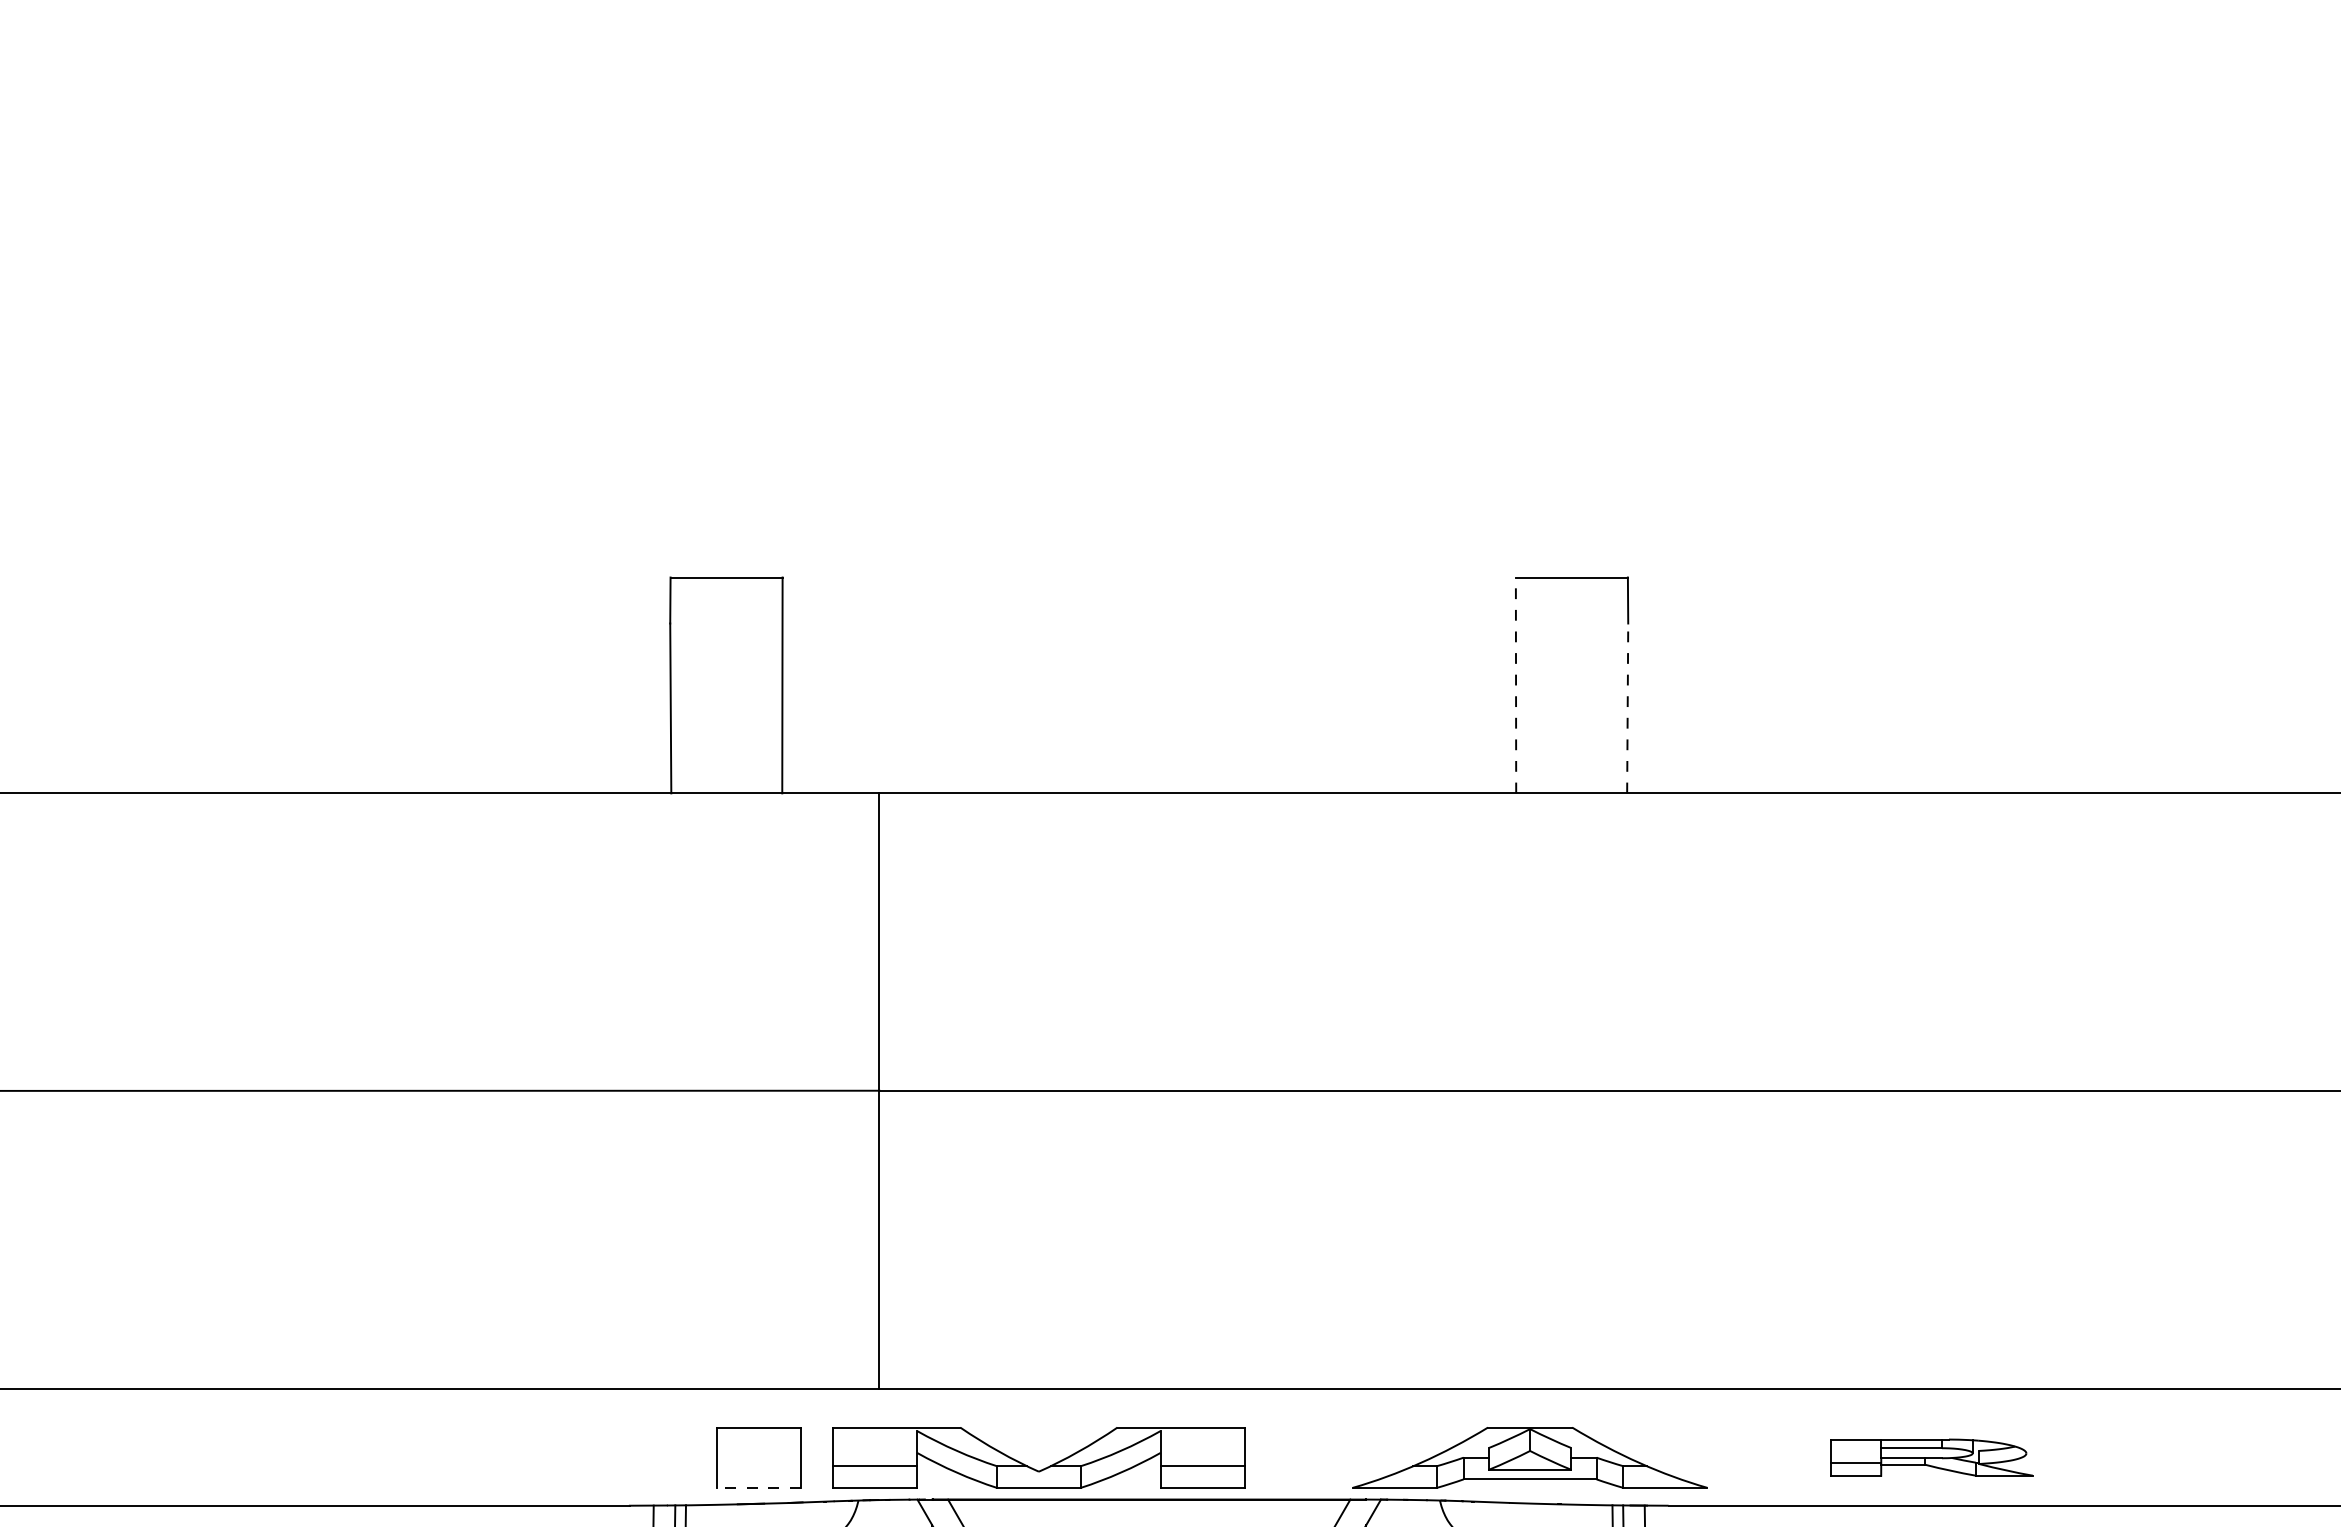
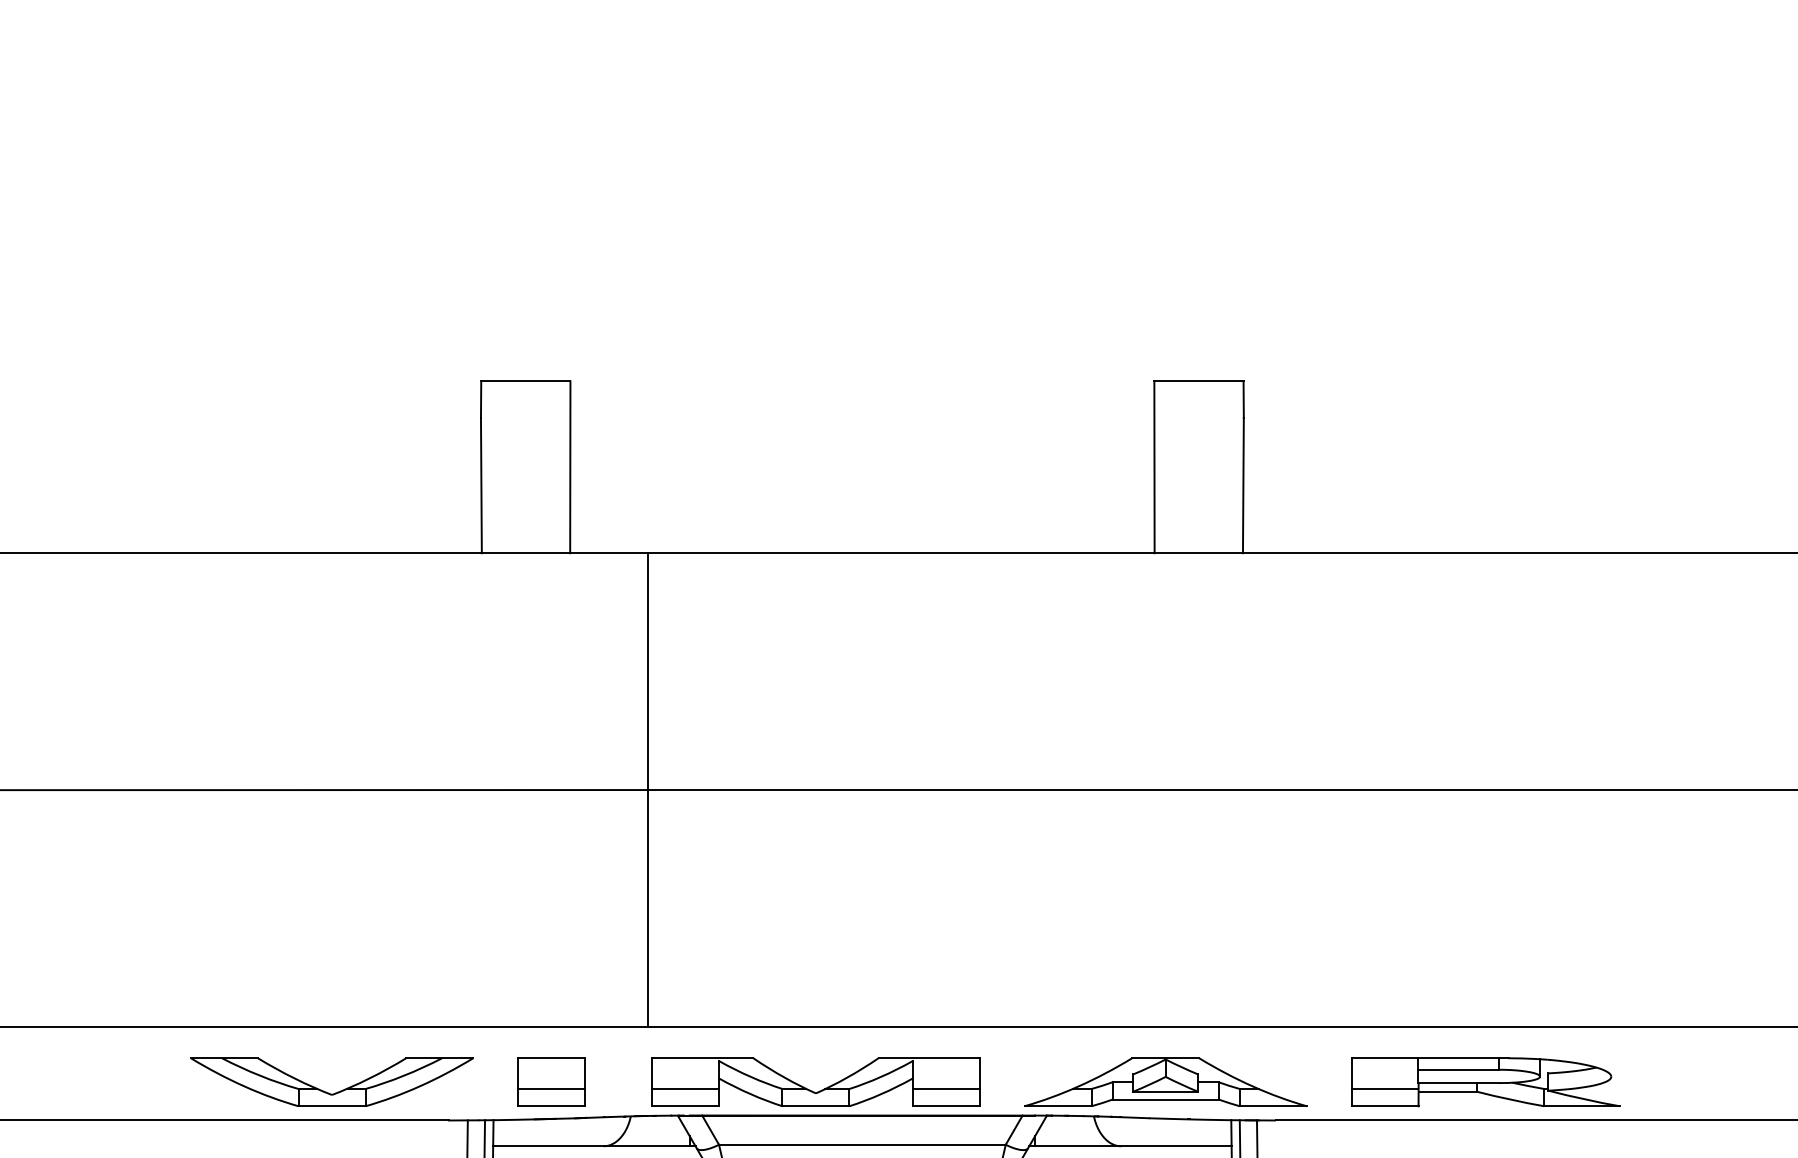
line: (1516, 685) -> (1154, 467), dashed -> solid
line: (1627, 708) -> (1243, 485), dashed -> solid
part: (1931, 1457) -> (1485, 1082), size x1.67
line: (758, 1466) -> (551, 1089), added
part: (1032, 1467) -> (810, 1090), moved
part: (490, 1469) -> (337, 1091), added
line: (758, 1487) -> (551, 1105), dashed -> solid

